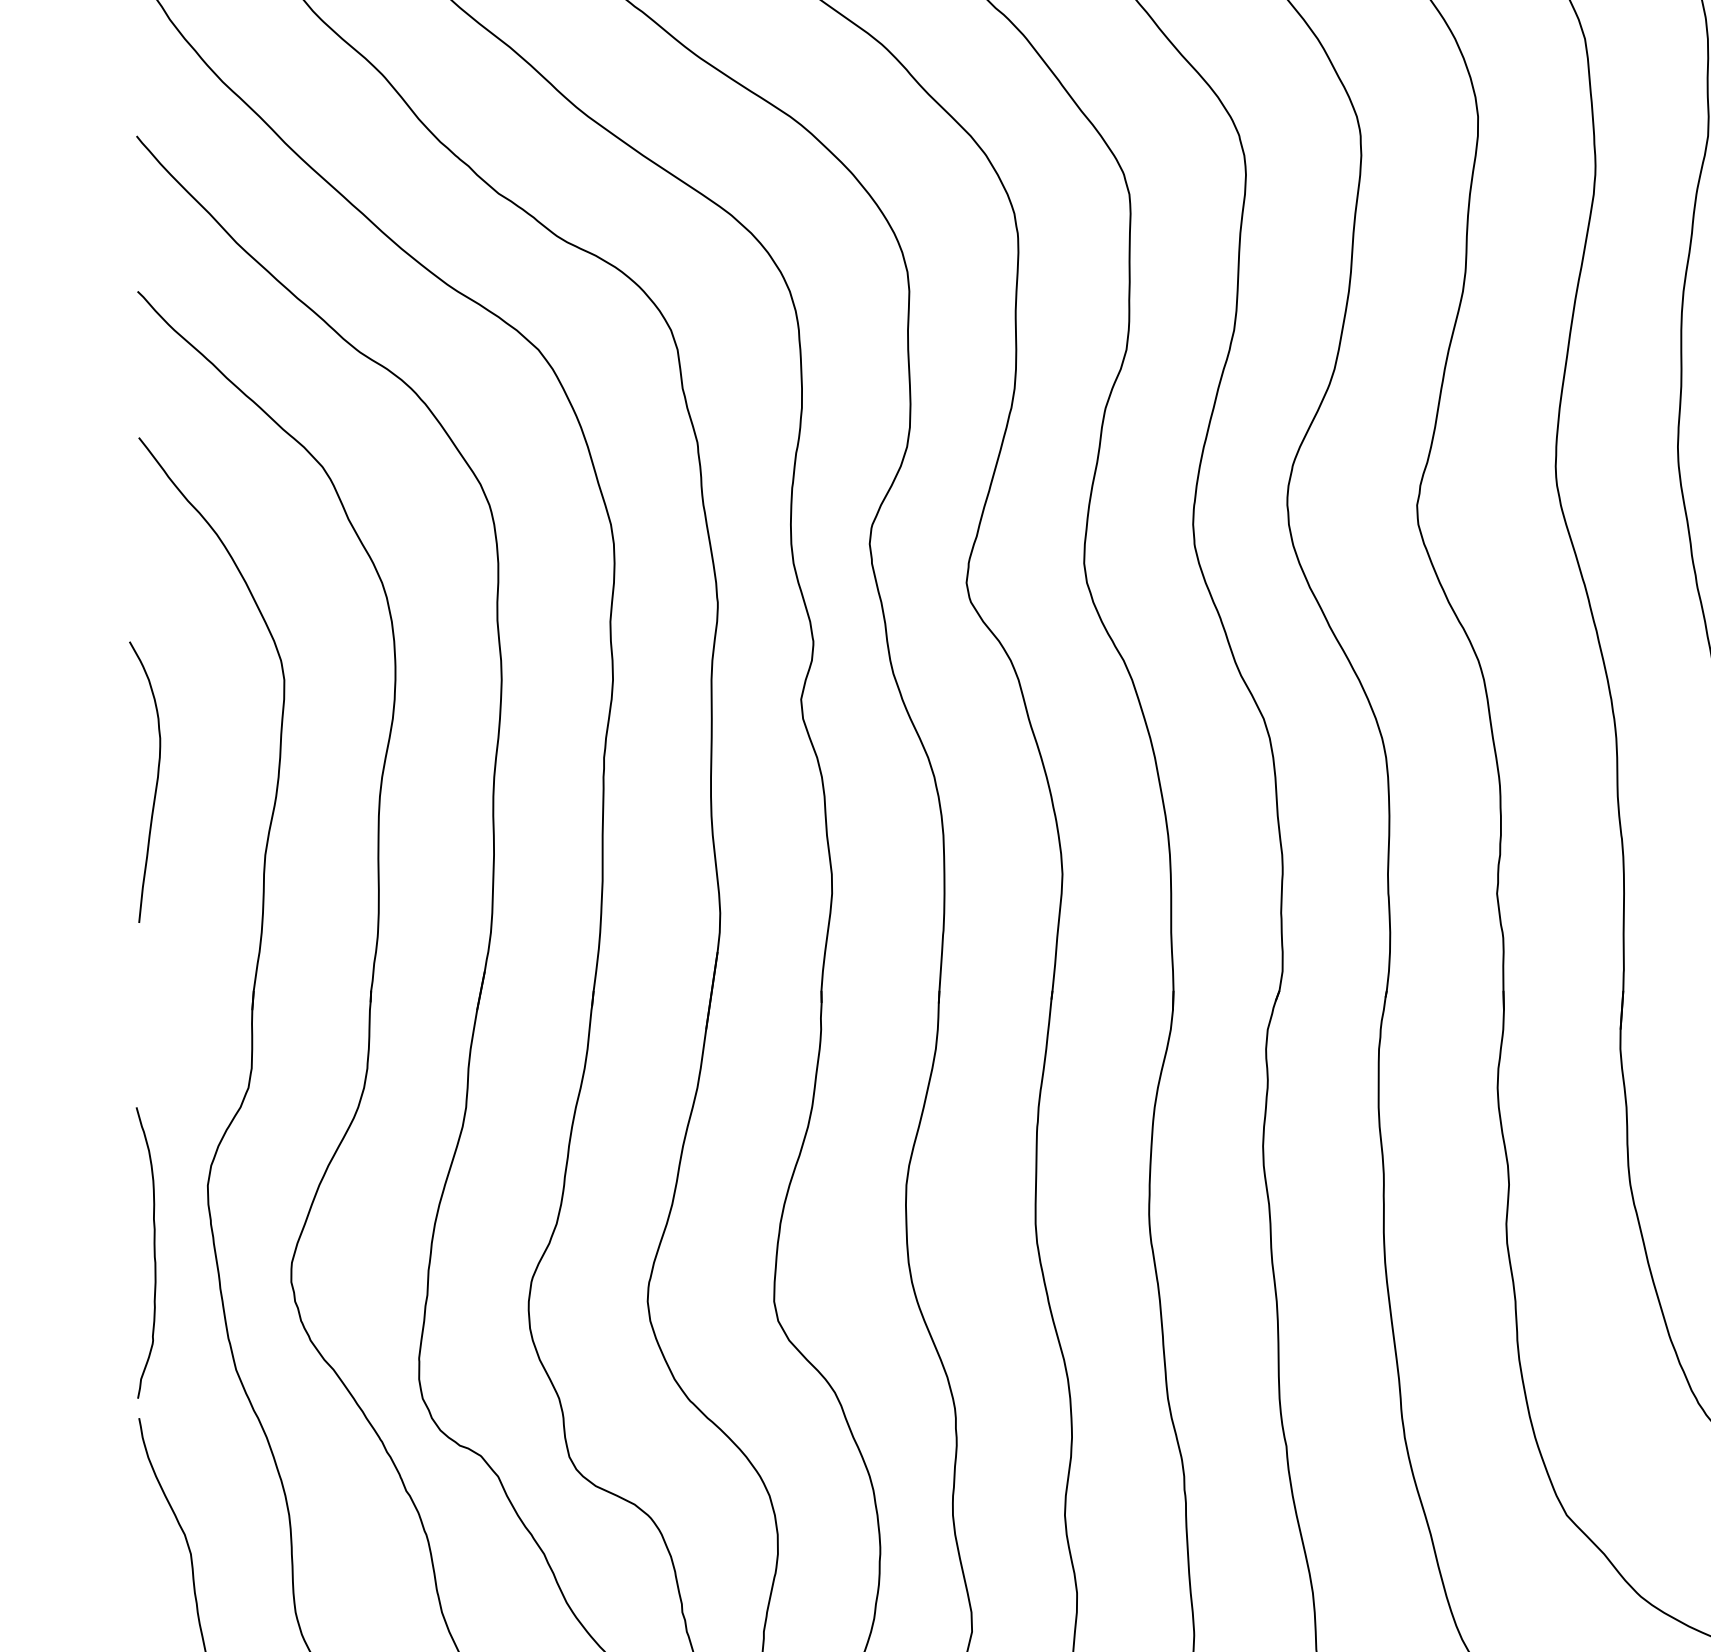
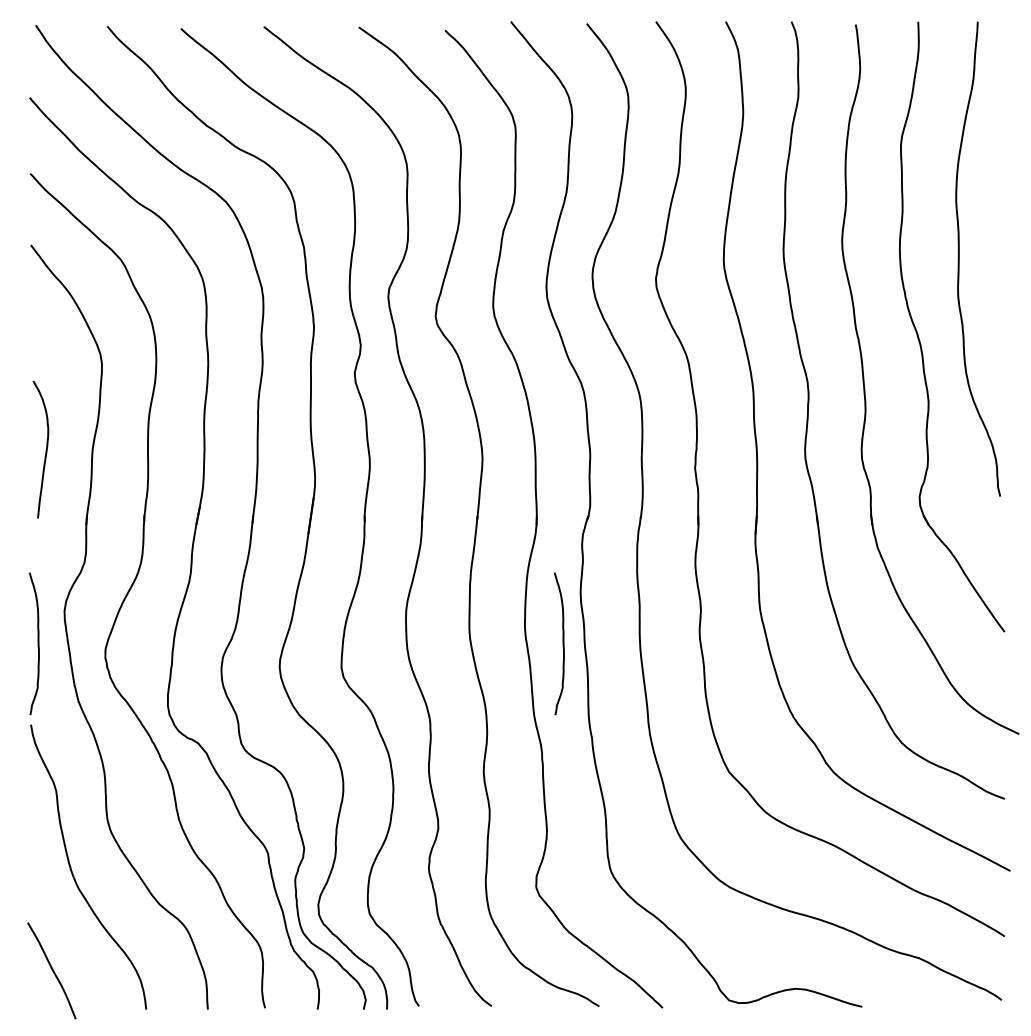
curve: (154, 781) -> (45, 449), moved
curve: (1225, 1252) -> (562, 643), added

